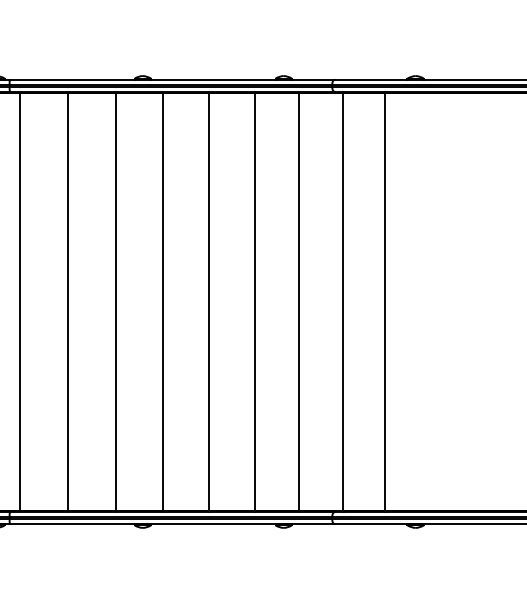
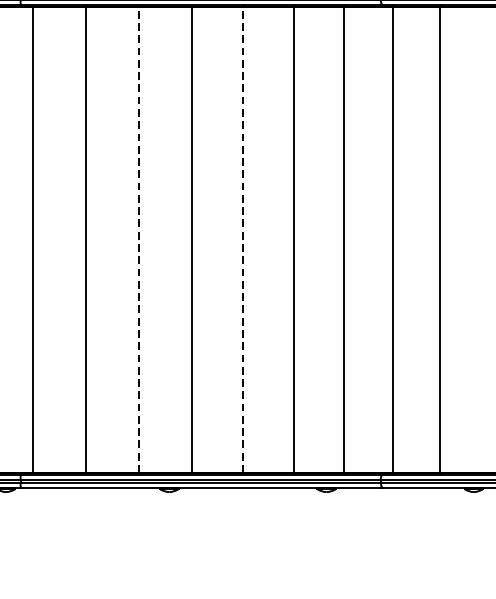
line: (115, 302) -> (138, 240), solid -> dashed
line: (209, 302) -> (243, 240), solid -> dashed

